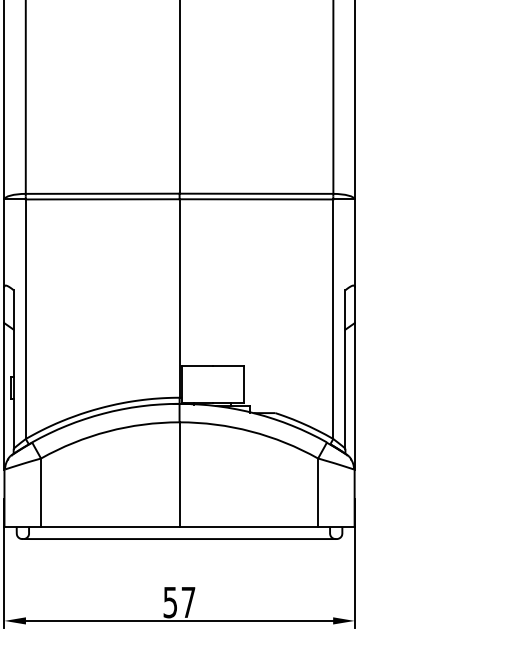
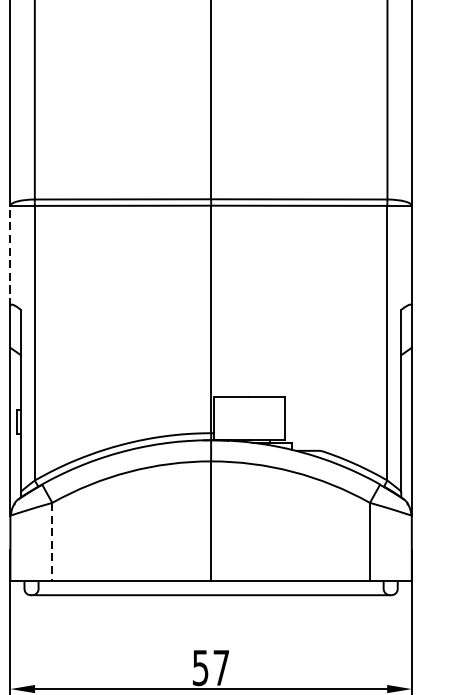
line: (4, 243) -> (10, 256), solid -> dashed
line: (41, 493) -> (52, 542), solid -> dashed

